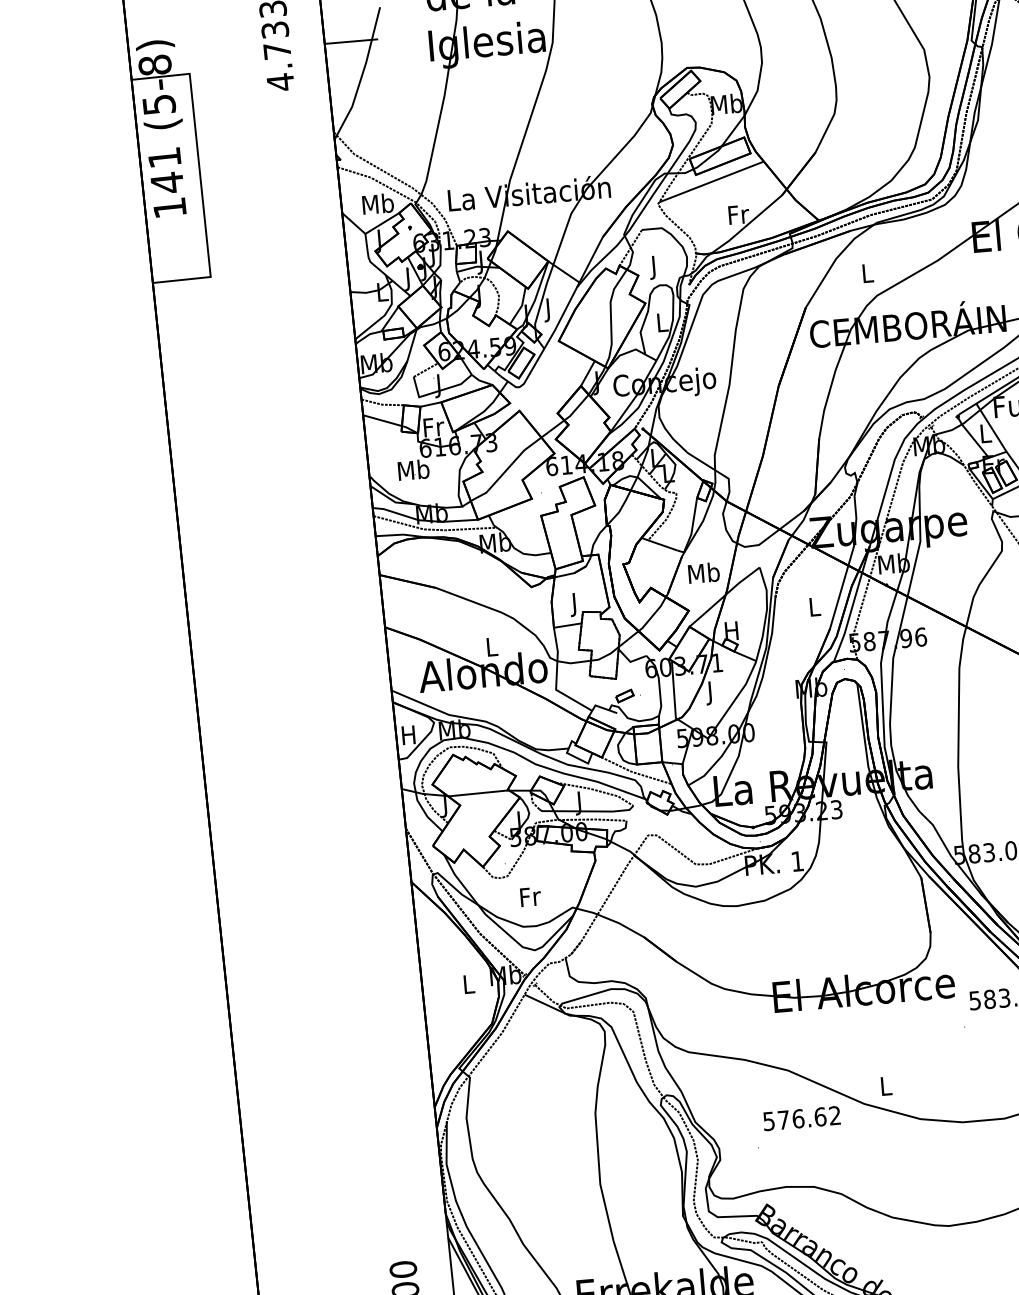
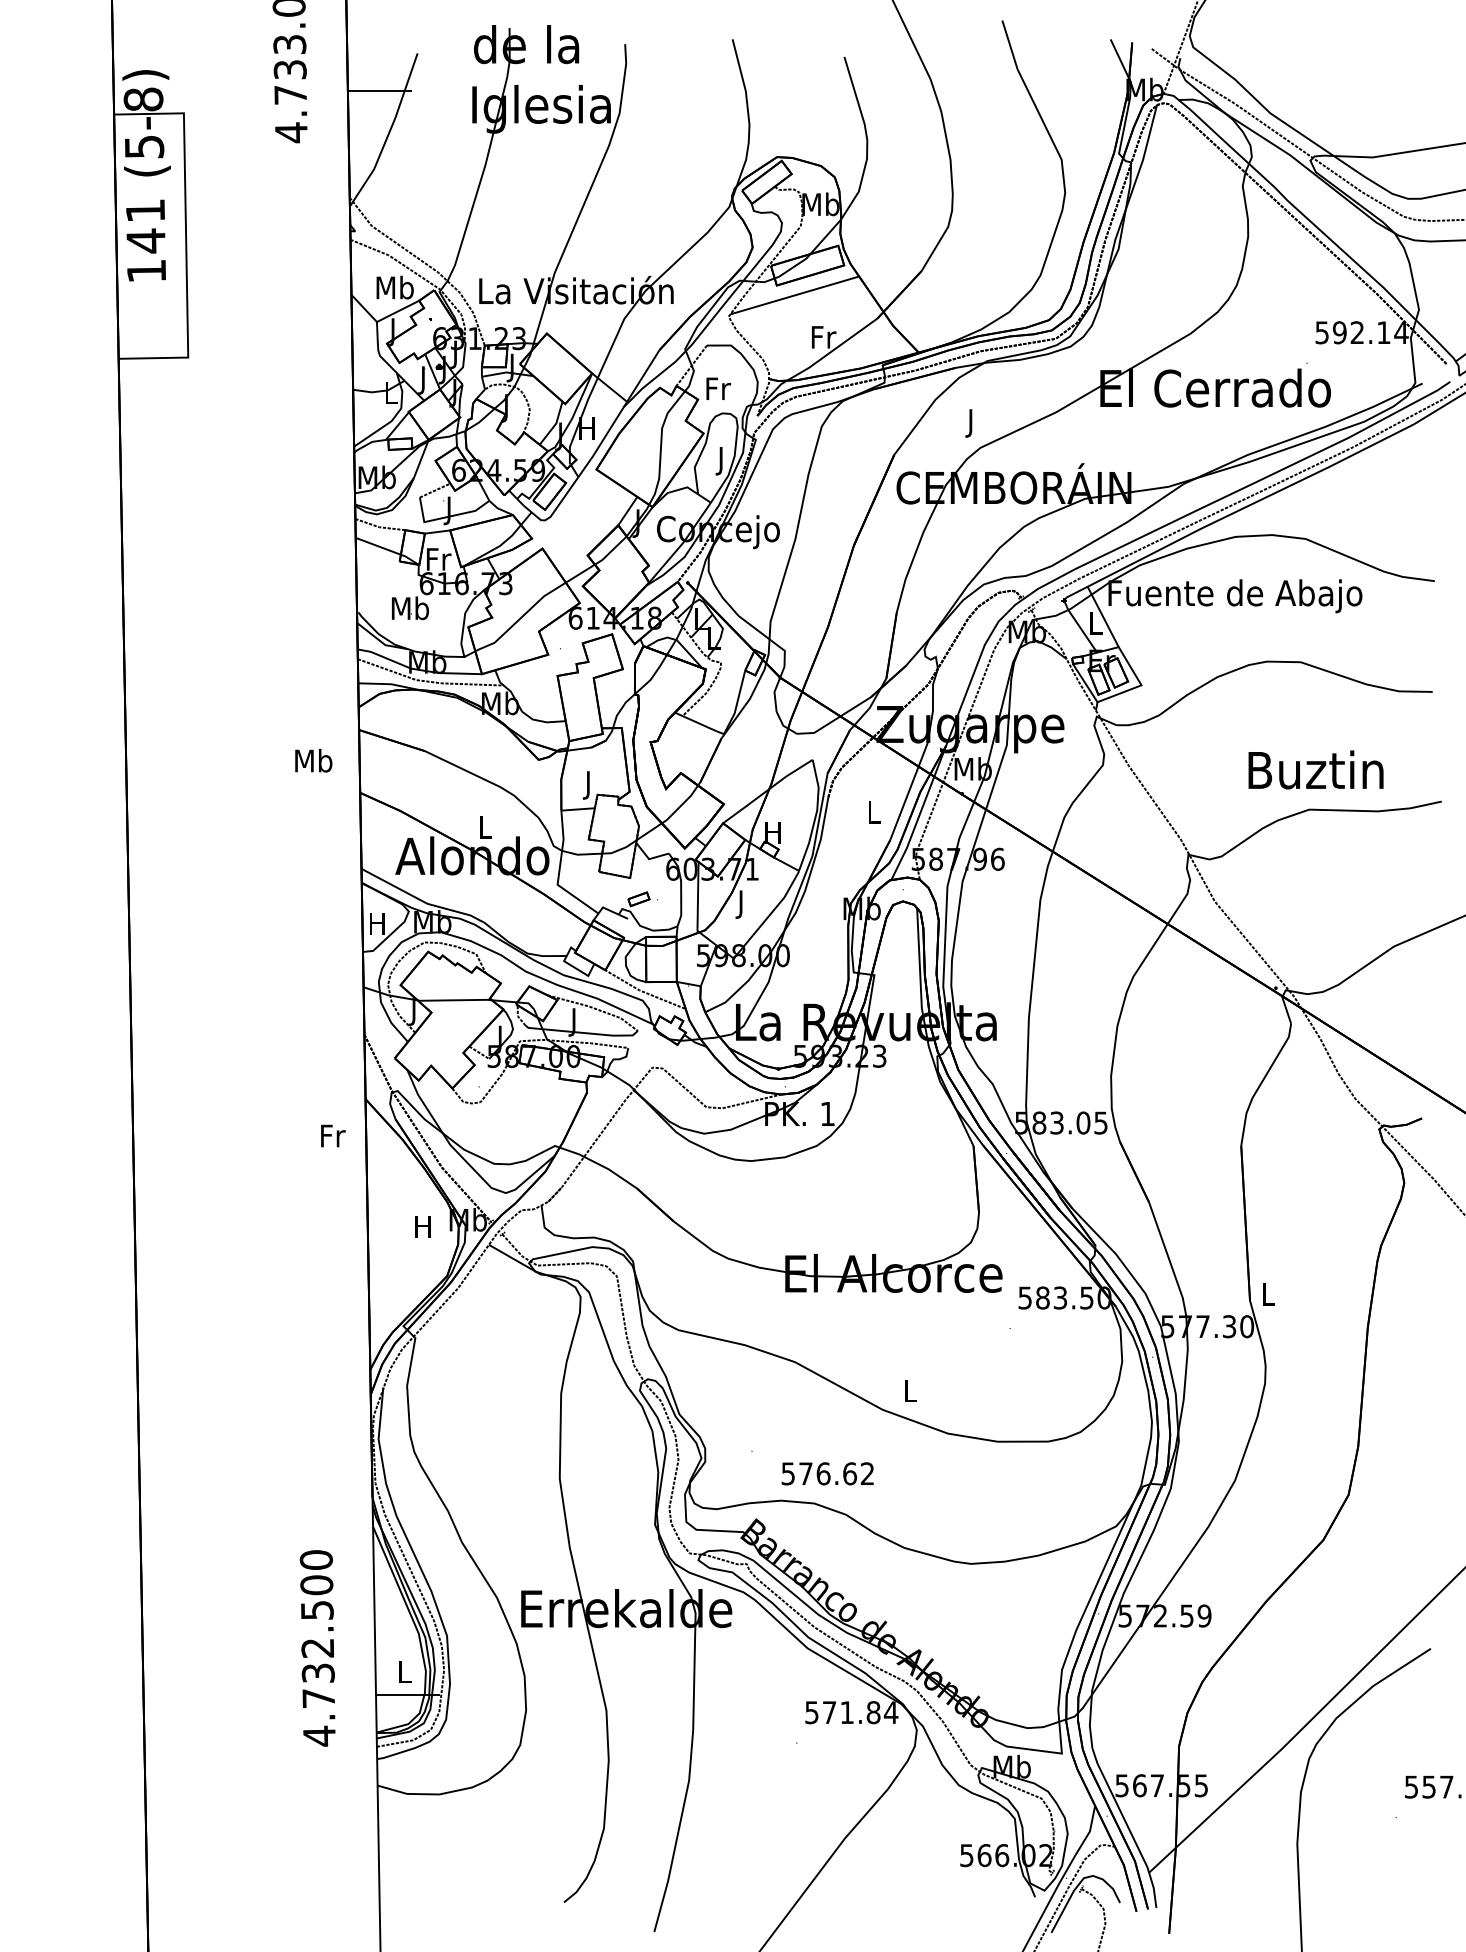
text: (654, 267) -> (718, 391), J -> Fr
text: (867, 275) -> (971, 423), L -> J
text: (547, 310) -> (586, 431), J -> H
text: (662, 325) -> (721, 461), L -> J
text: (703, 572) -> (313, 760), moved
text: (530, 896) -> (333, 1135), moved
text: (467, 984) -> (422, 1226), L -> H
text: (801, 1118) -> (827, 1473), moved

